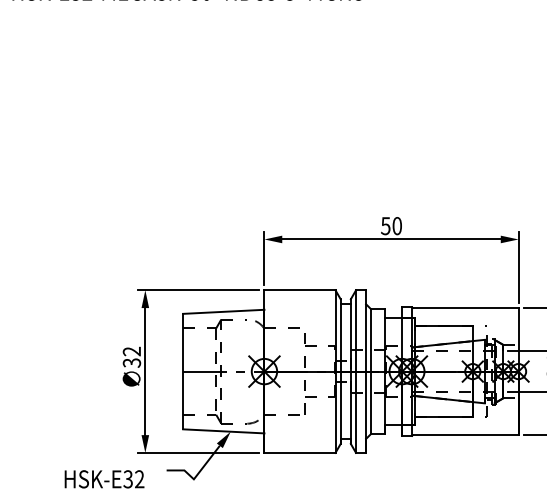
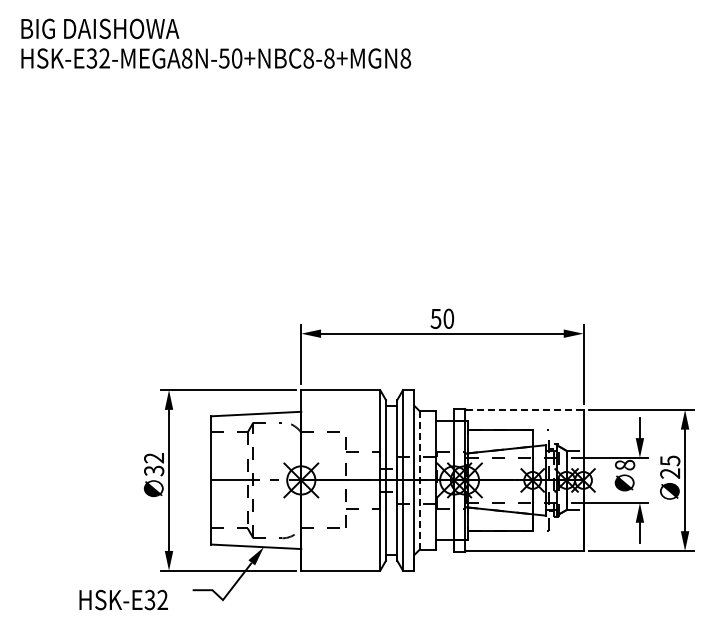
line: (465, 307) -> (524, 409), solid -> dashed
line: (370, 371) -> (419, 480), solid -> dashed

